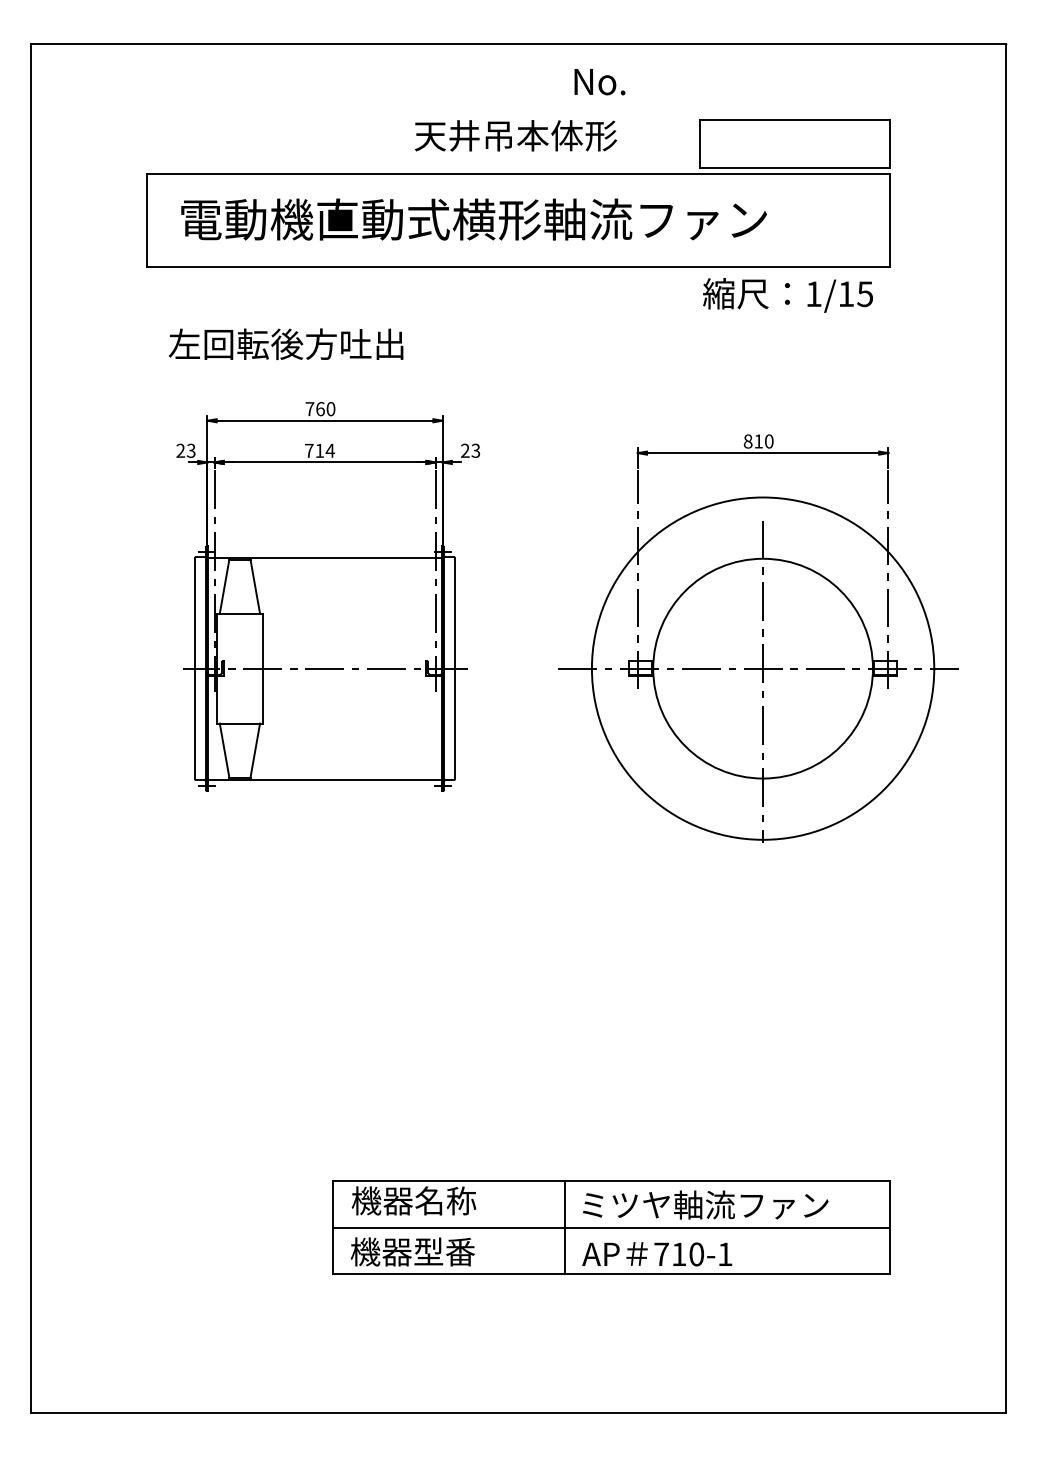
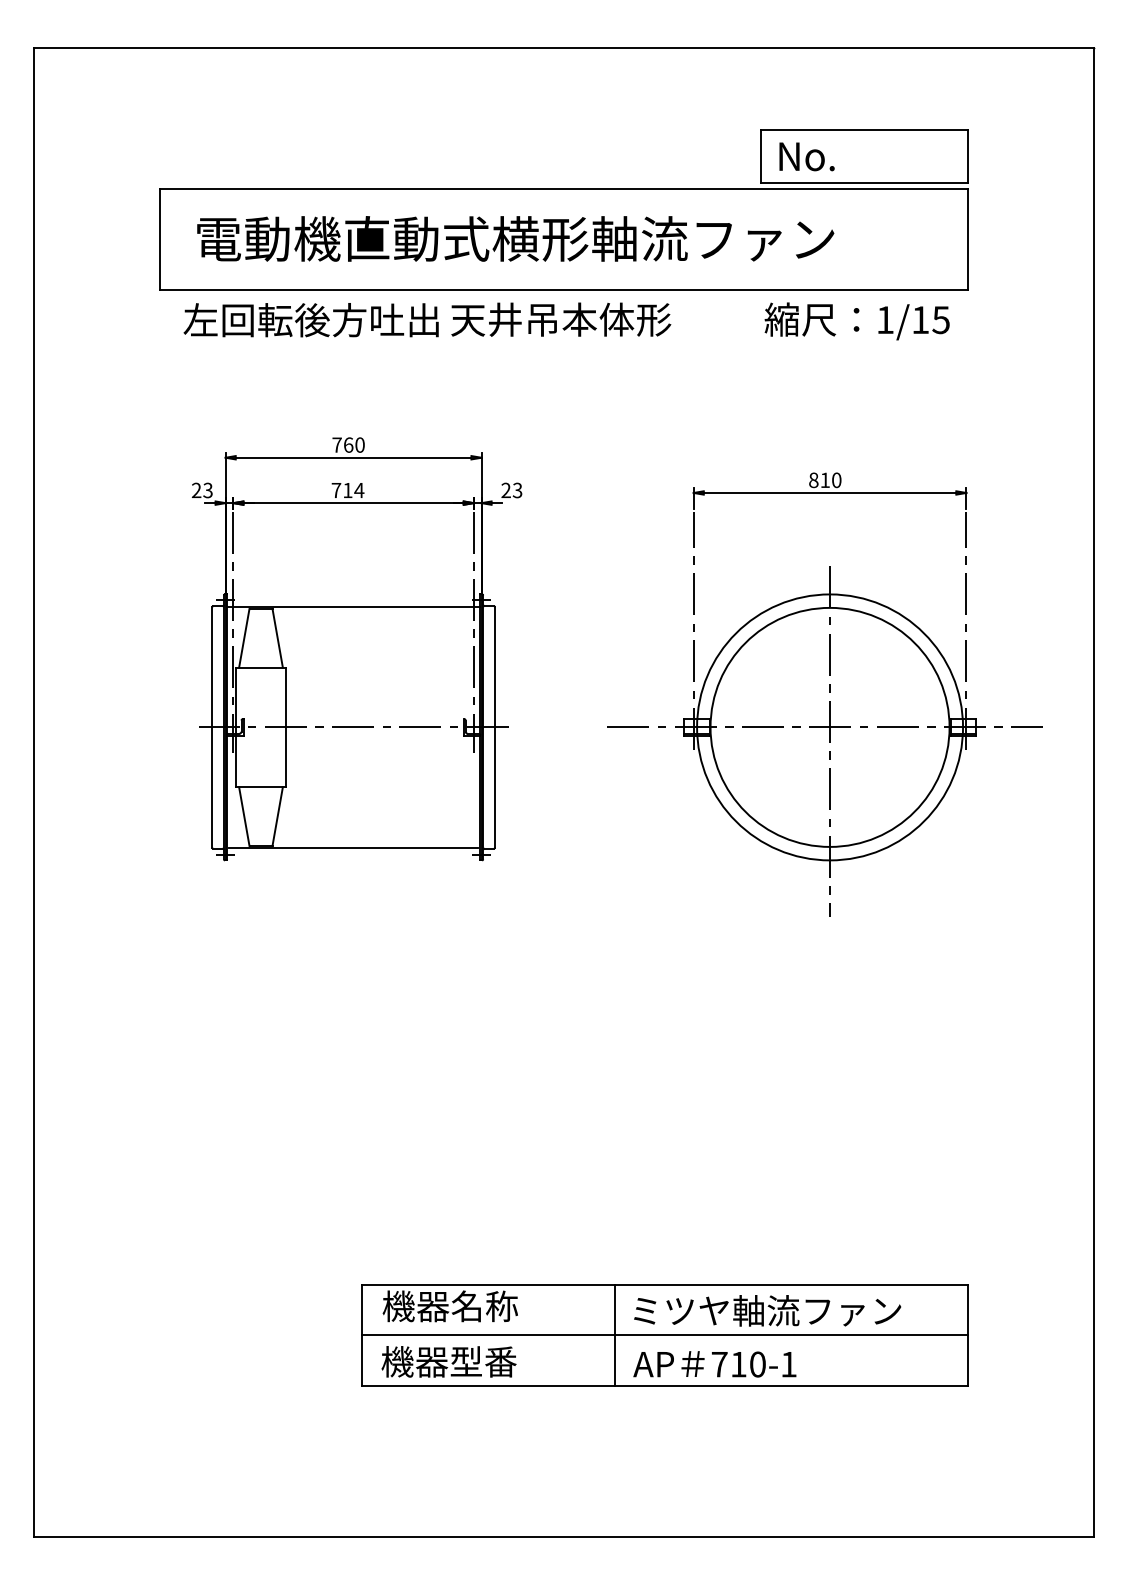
text: (599, 82) -> (806, 157), moved
text: (516, 135) -> (561, 319), moved
text: (285, 343) -> (310, 319), moved
circle: (762, 668) -> (829, 727), size x0.71

